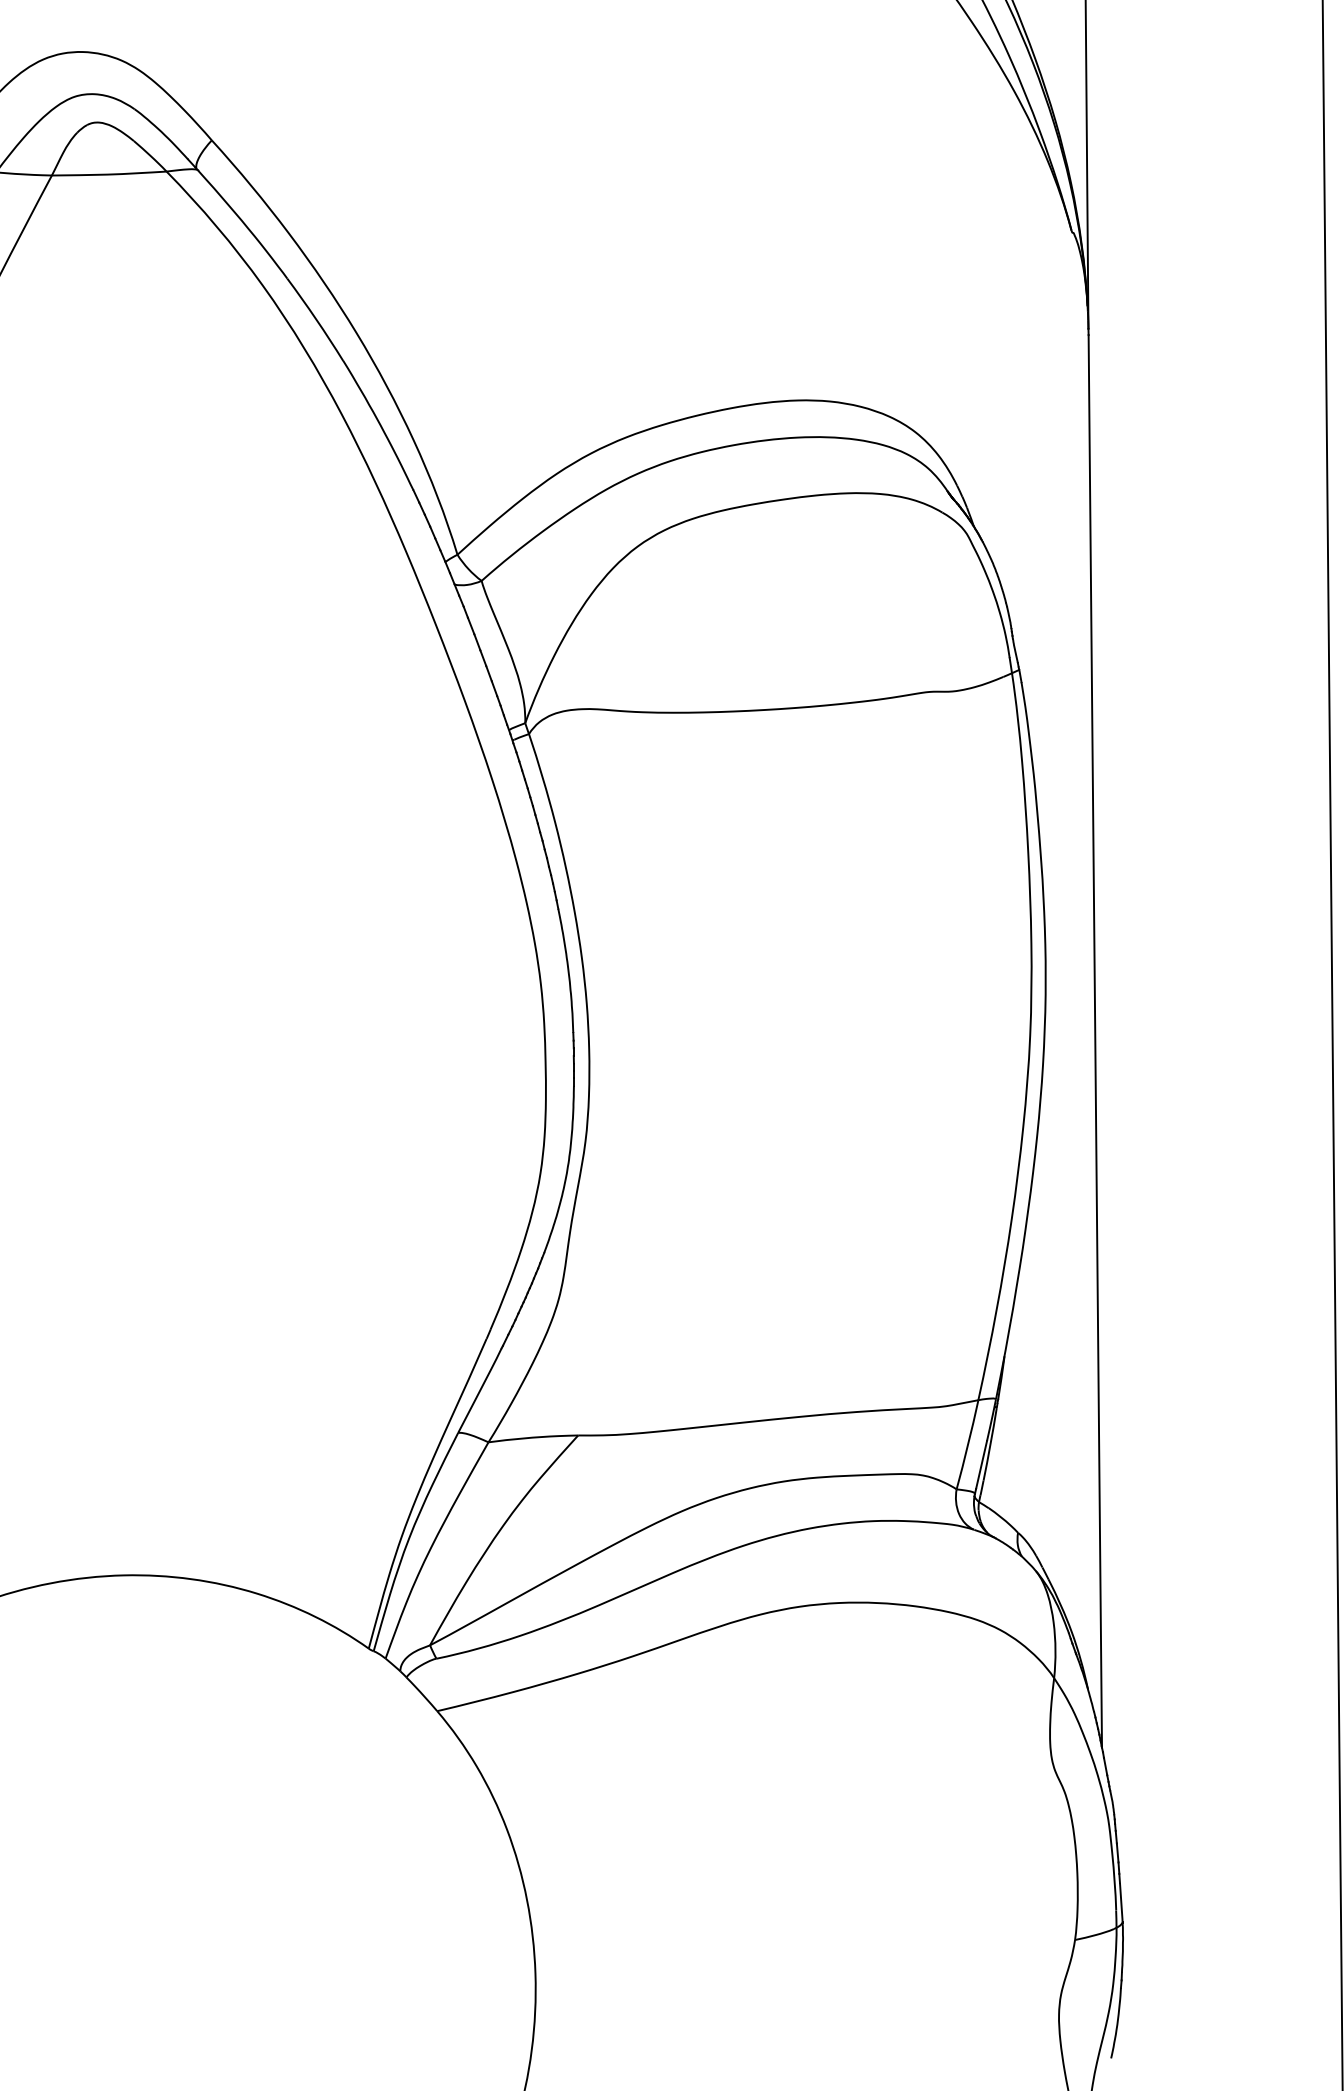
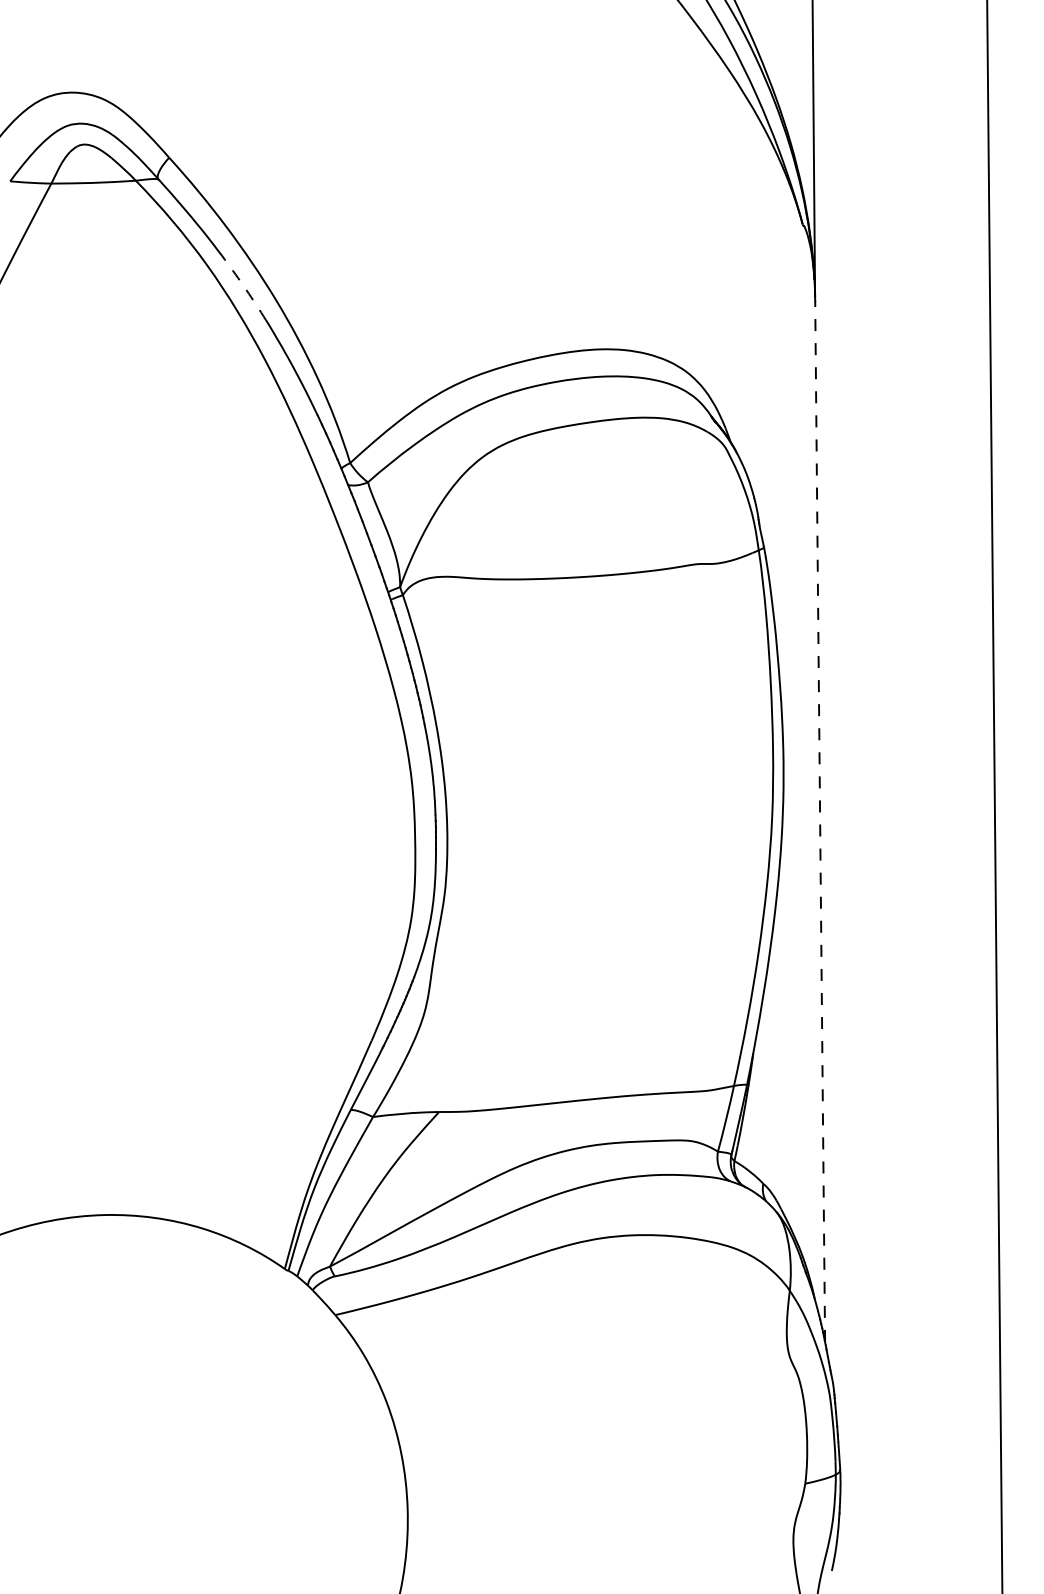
arc: (316, 319) -> (246, 289), solid -> dashed
line: (1095, 1041) -> (820, 821), solid -> dashed

